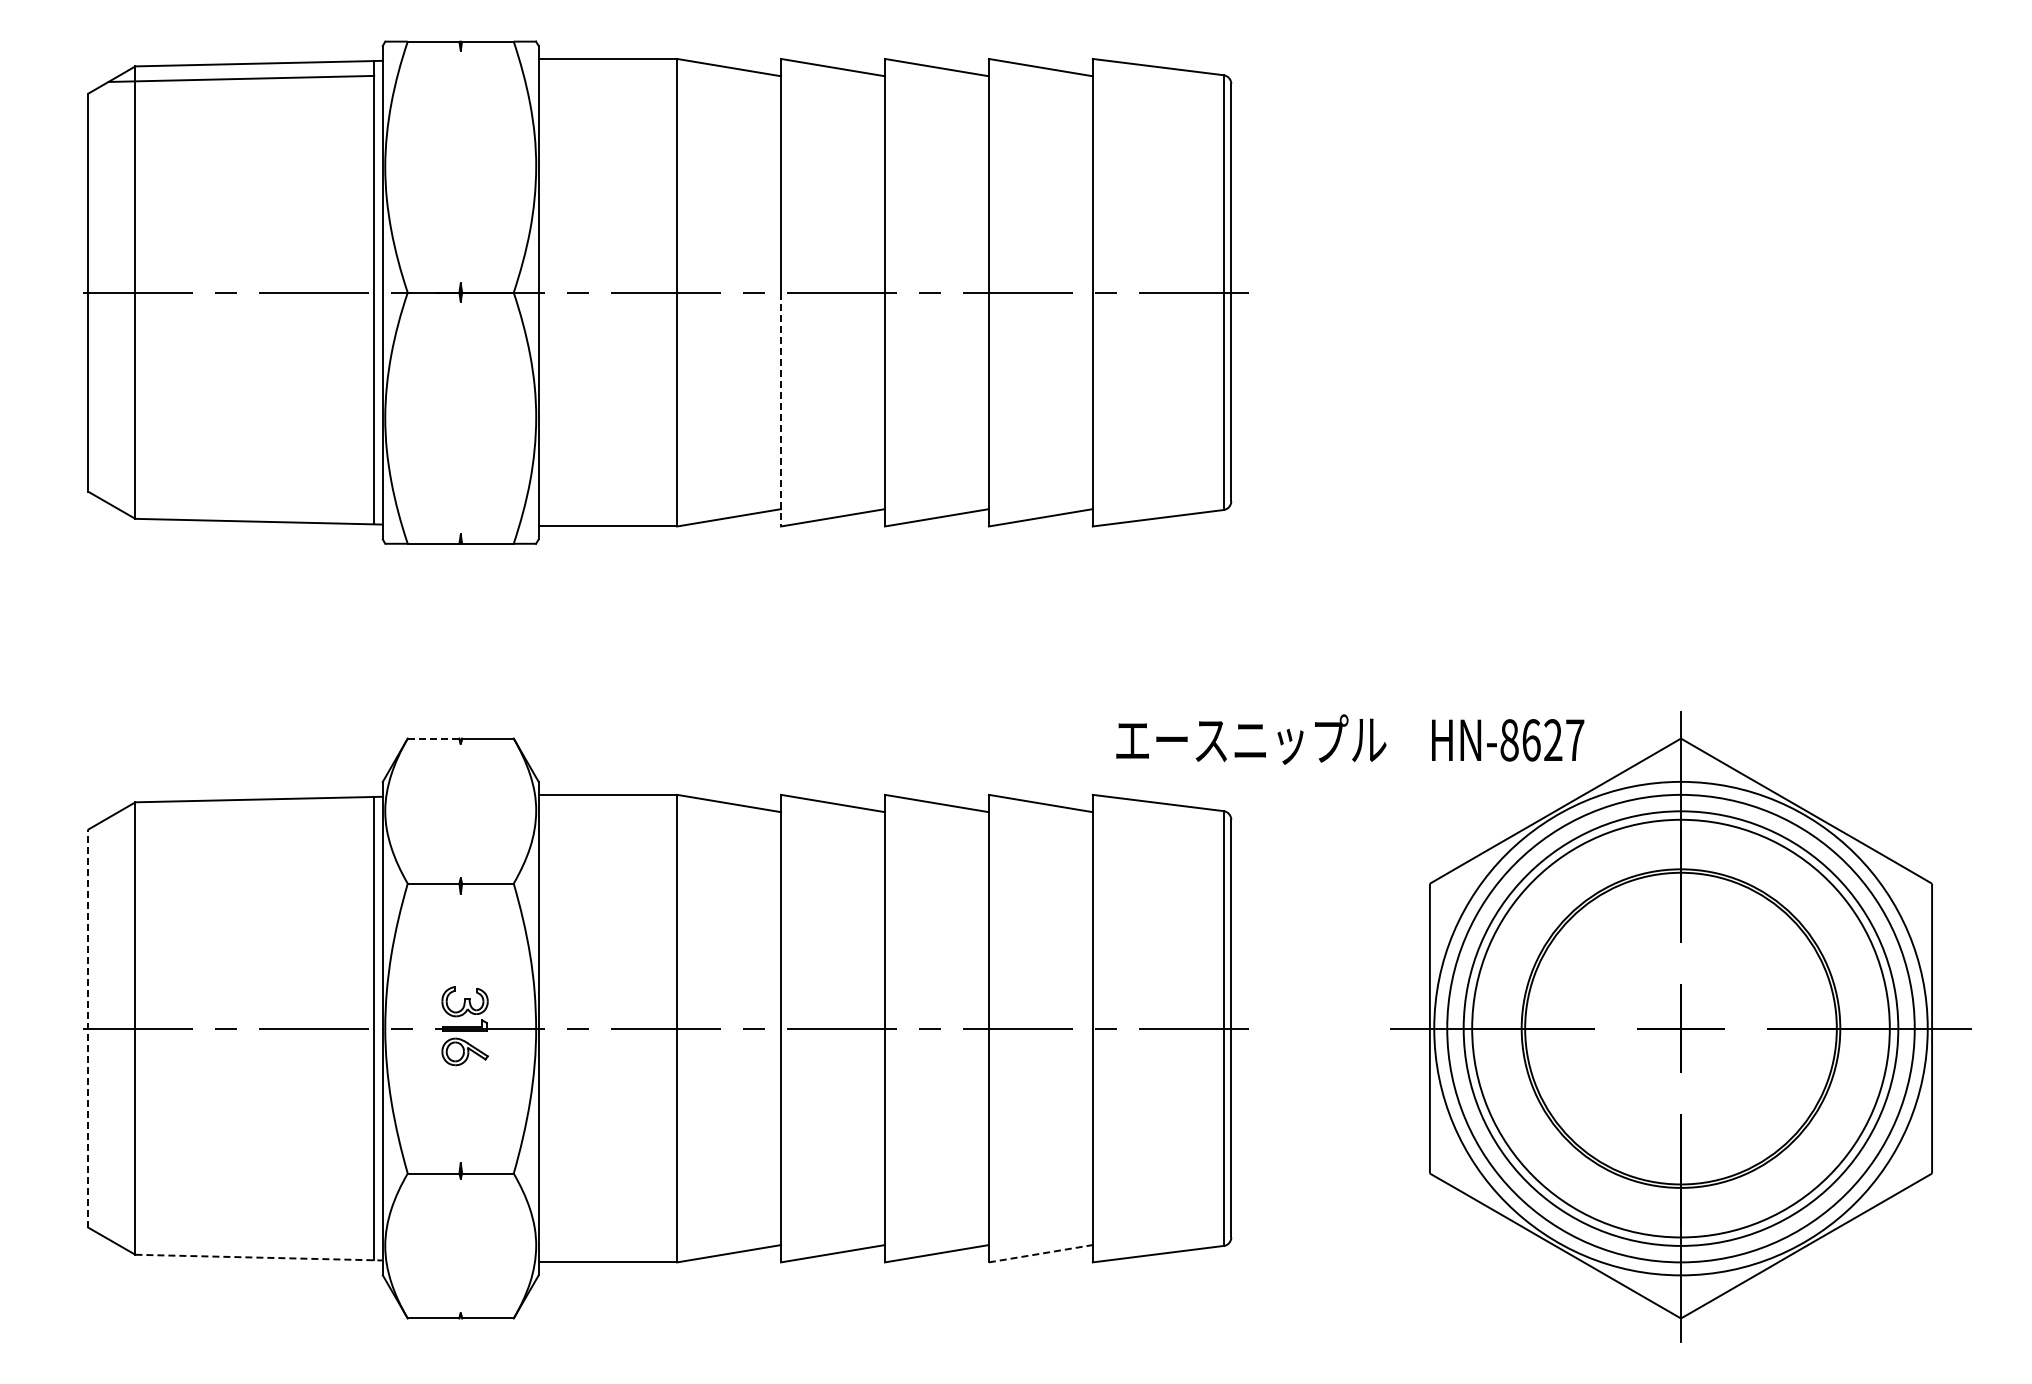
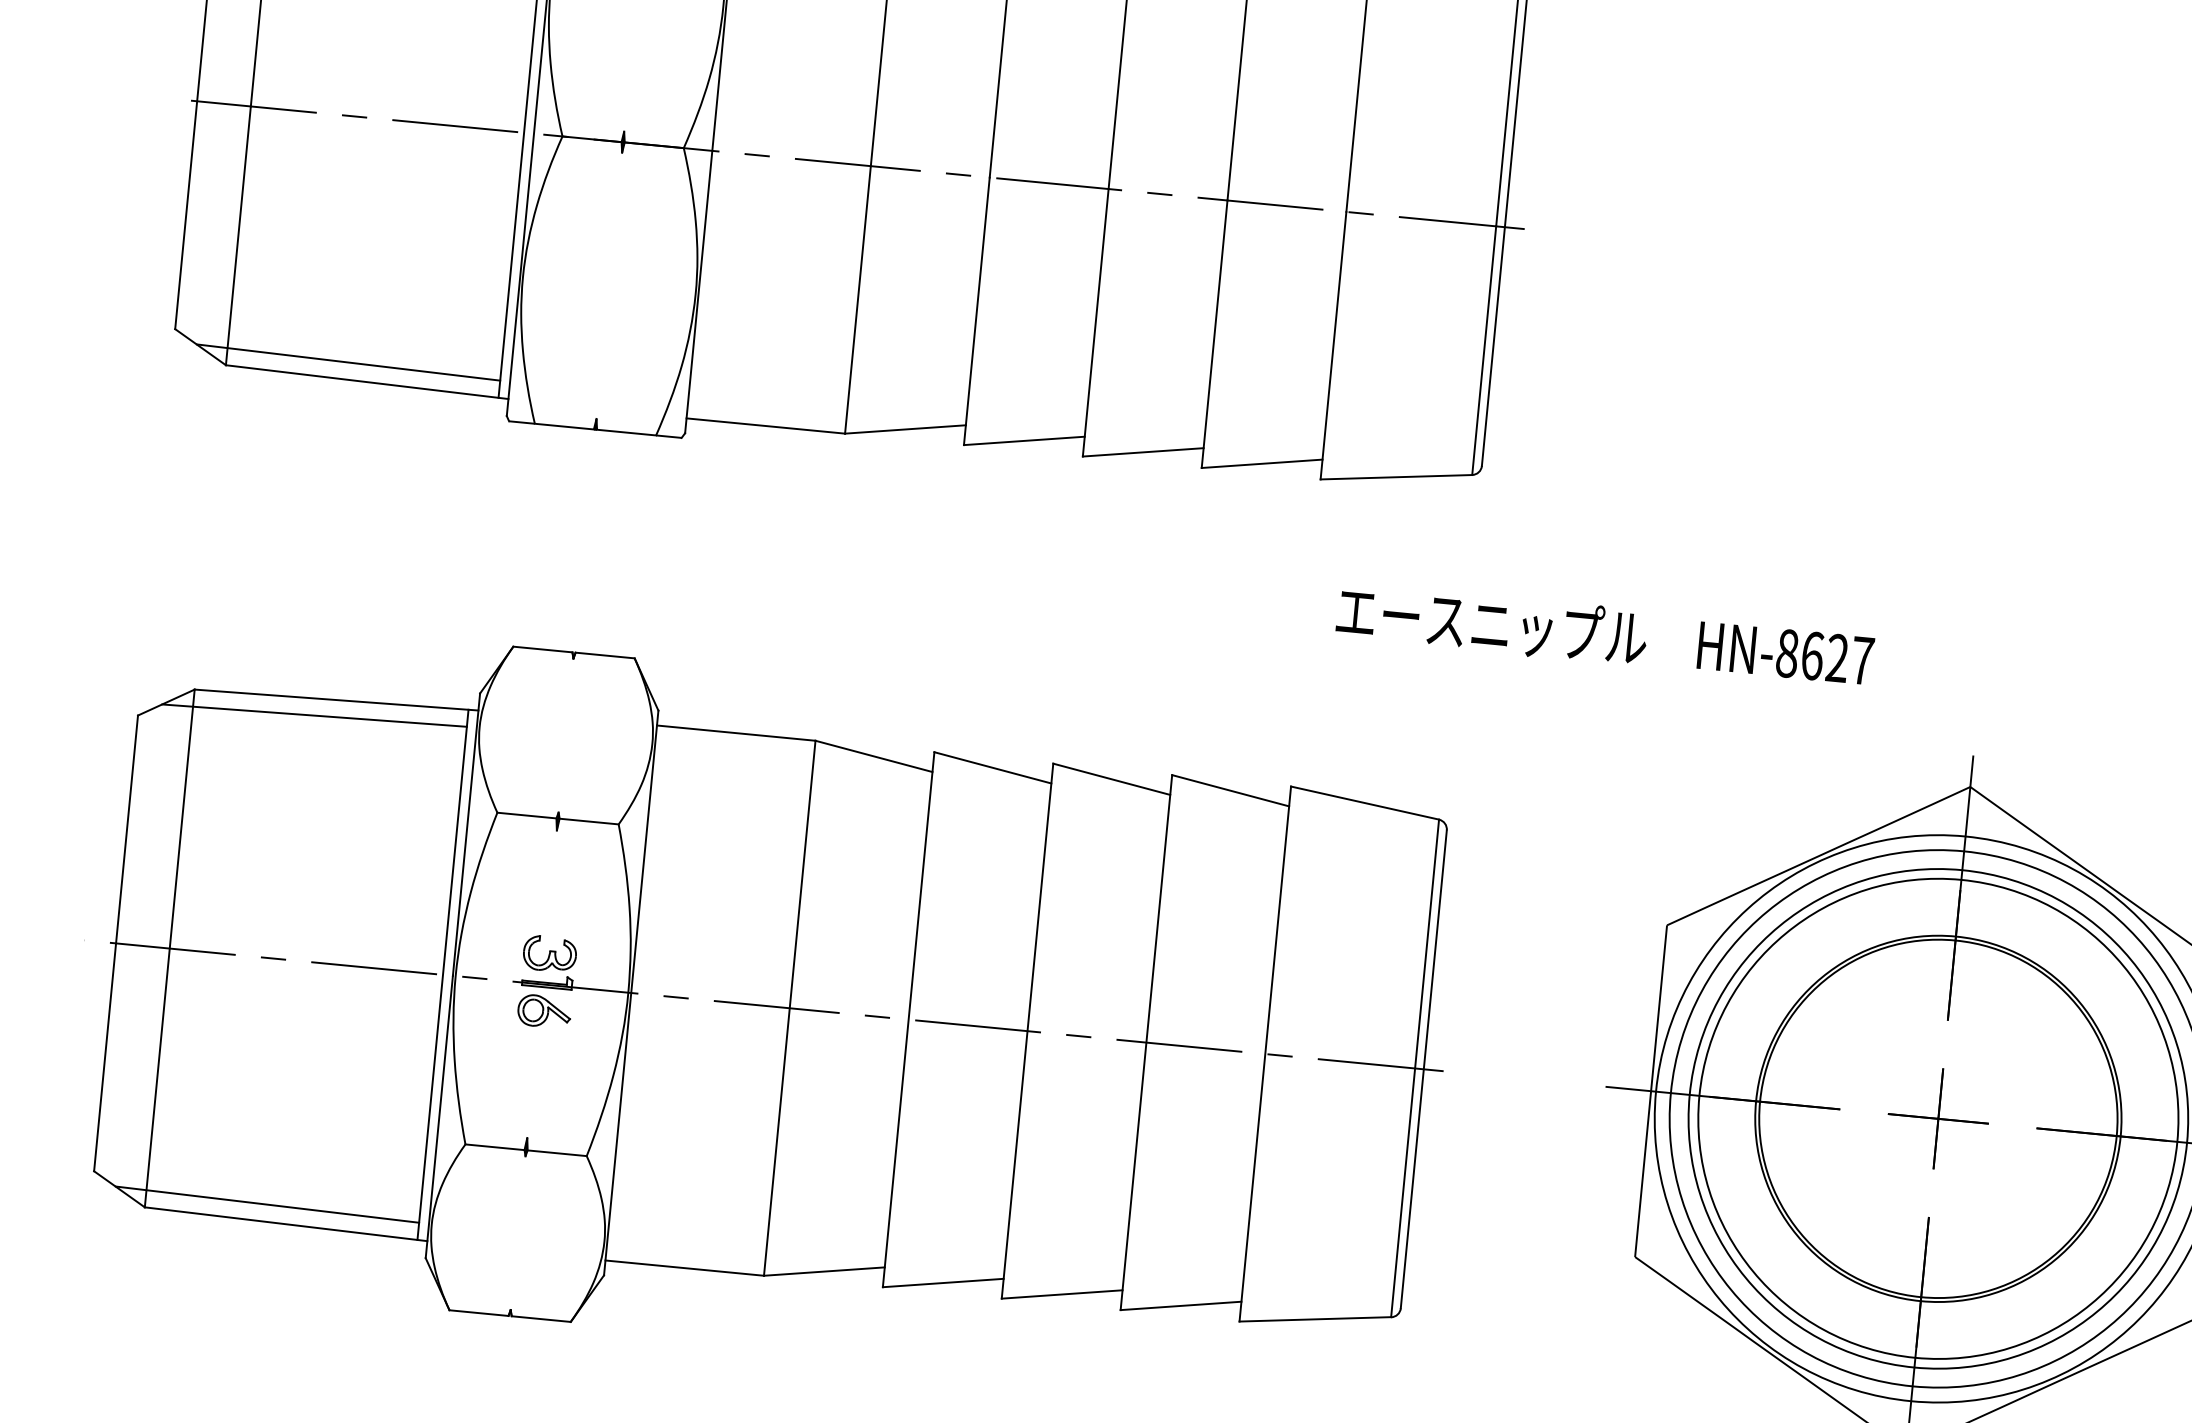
line: (781, 409) -> (977, 311), dashed -> solid
line: (241, 506) -> (348, 362), added
line: (433, 738) -> (542, 649), dashed -> solid
text: (1350, 739) -> (1605, 635), moved
line: (241, 814) -> (314, 715), added
line: (88, 1028) -> (116, 943), dashed -> solid
line: (241, 1242) -> (267, 1204), added
line: (1040, 1253) -> (1180, 1305), dashed -> solid
line: (259, 1257) -> (286, 1224), dashed -> solid

